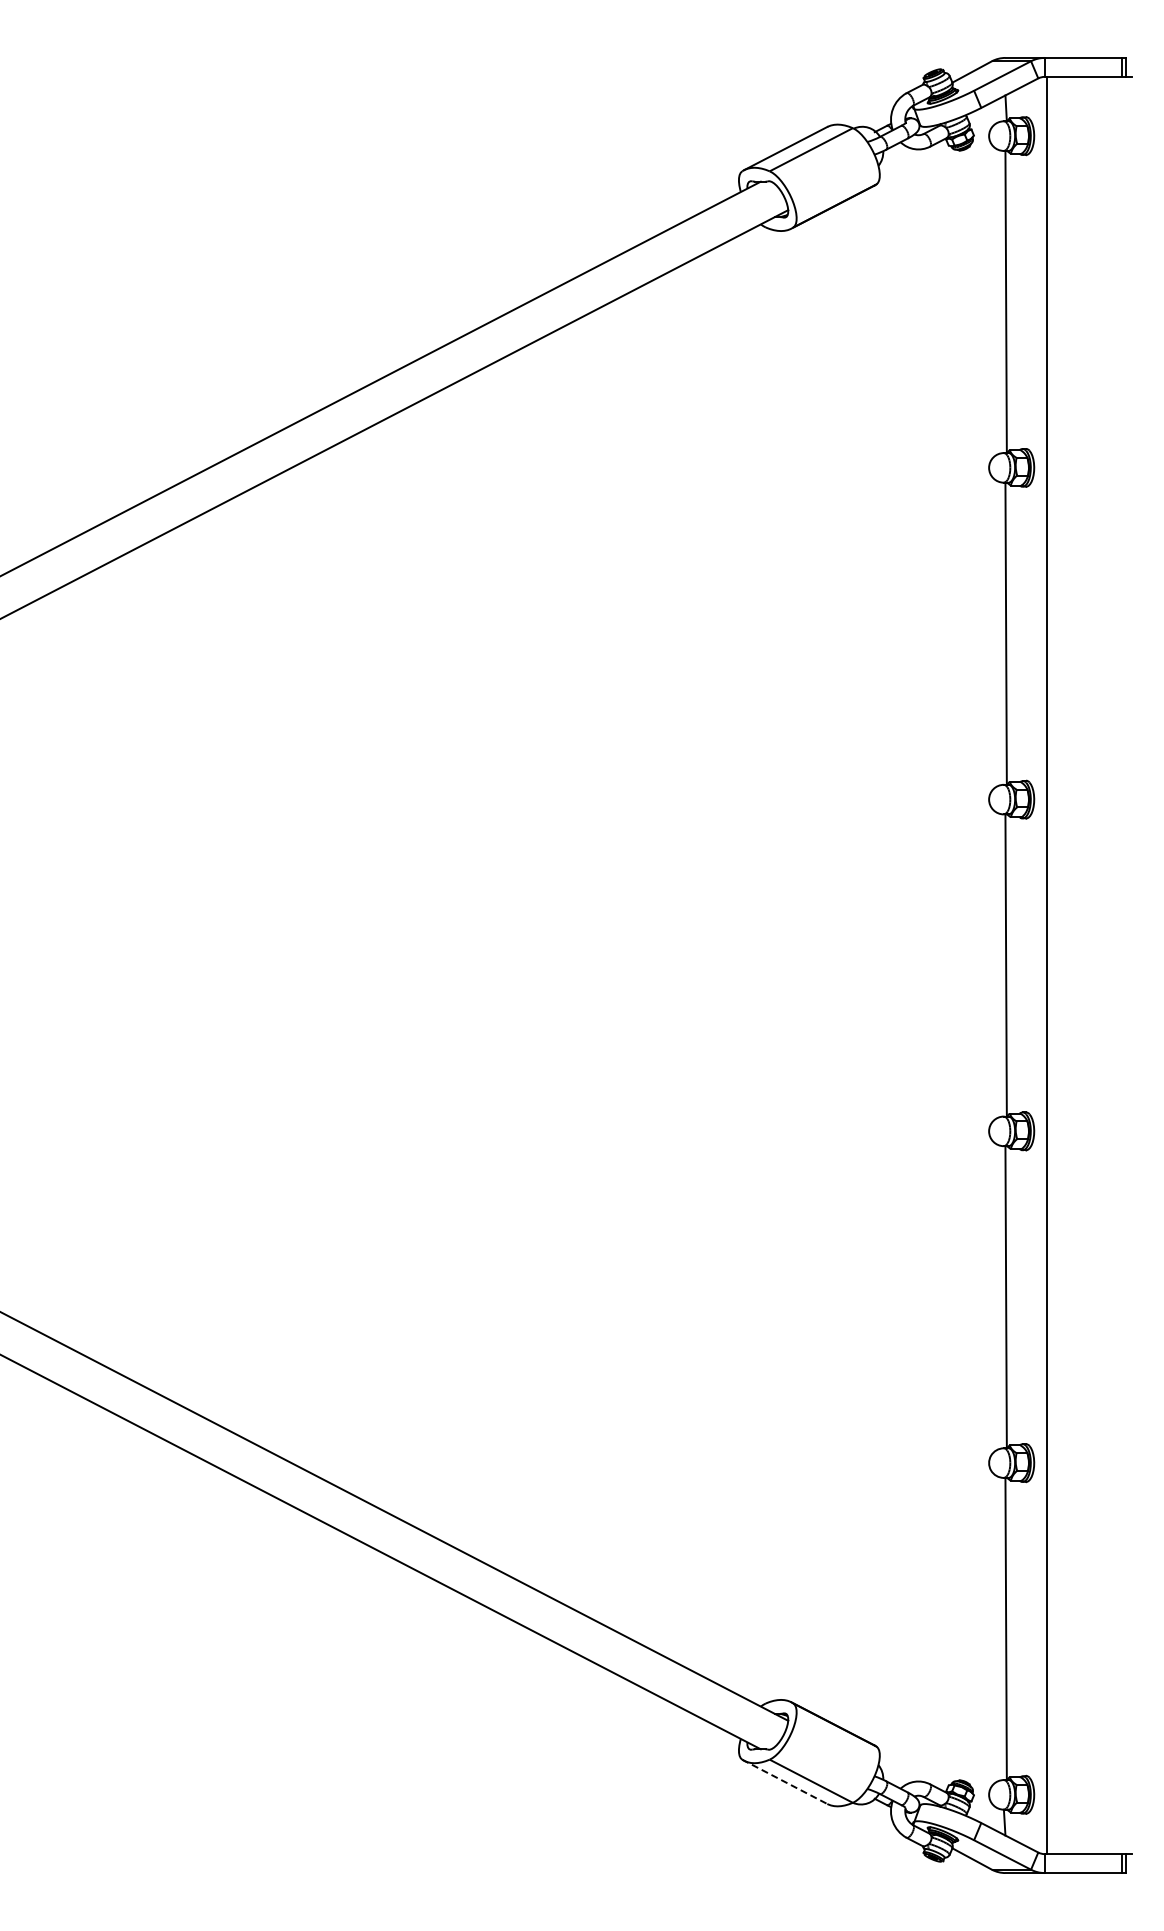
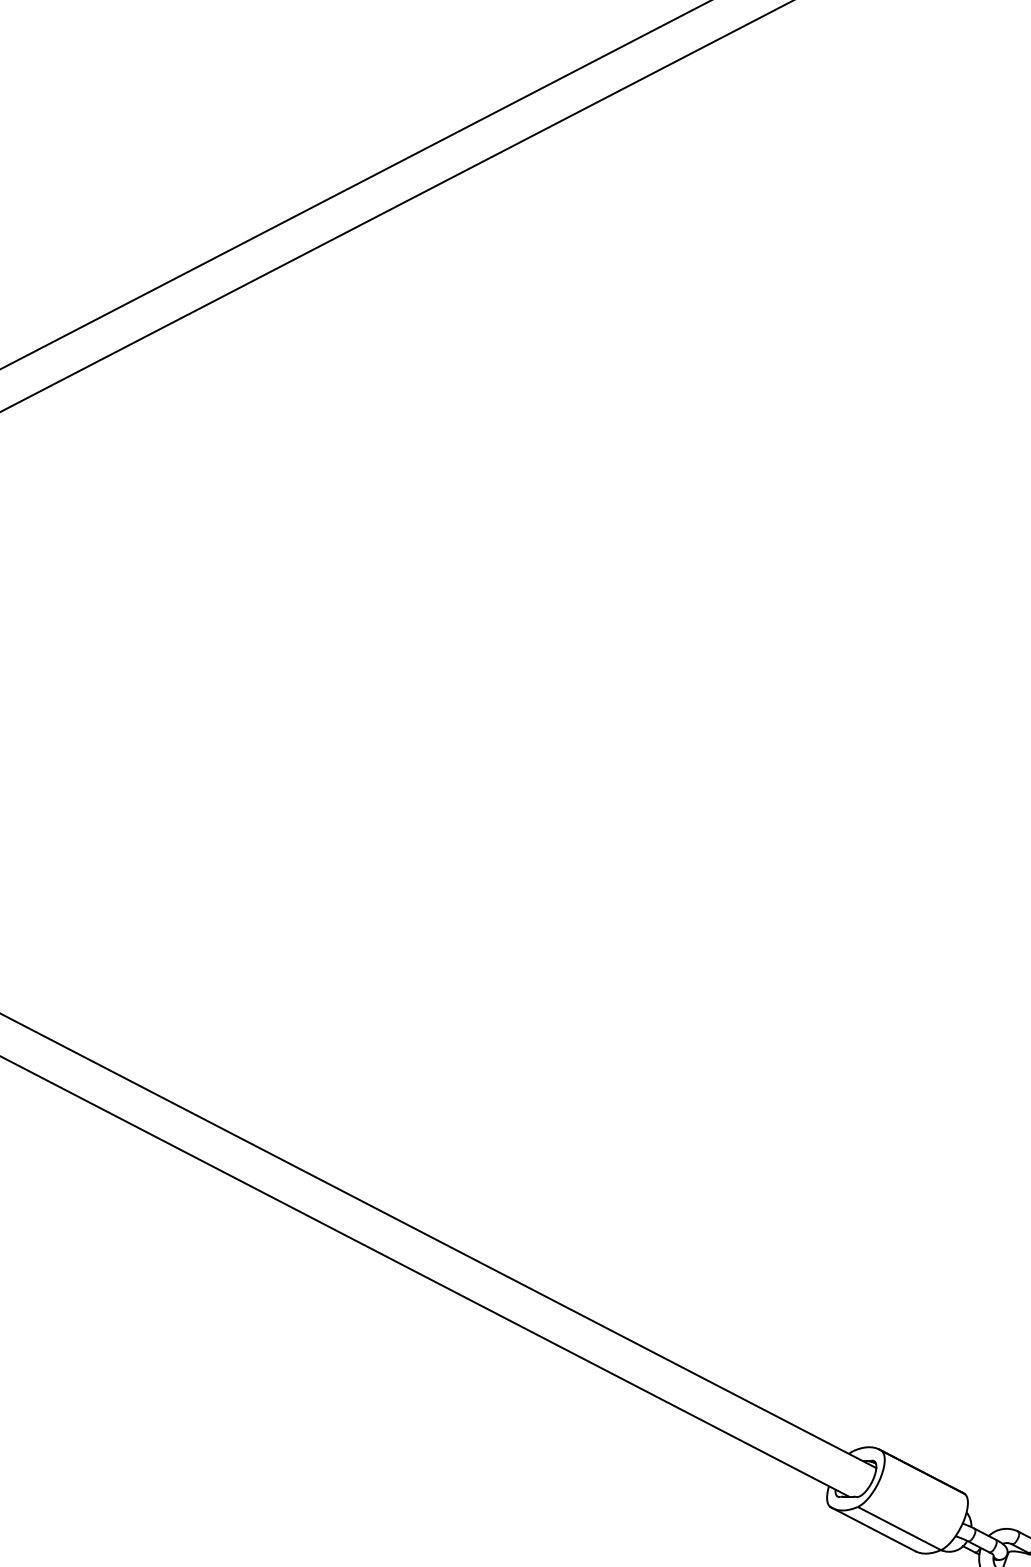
line: (784, 1781) -> (872, 1528), dashed -> solid

